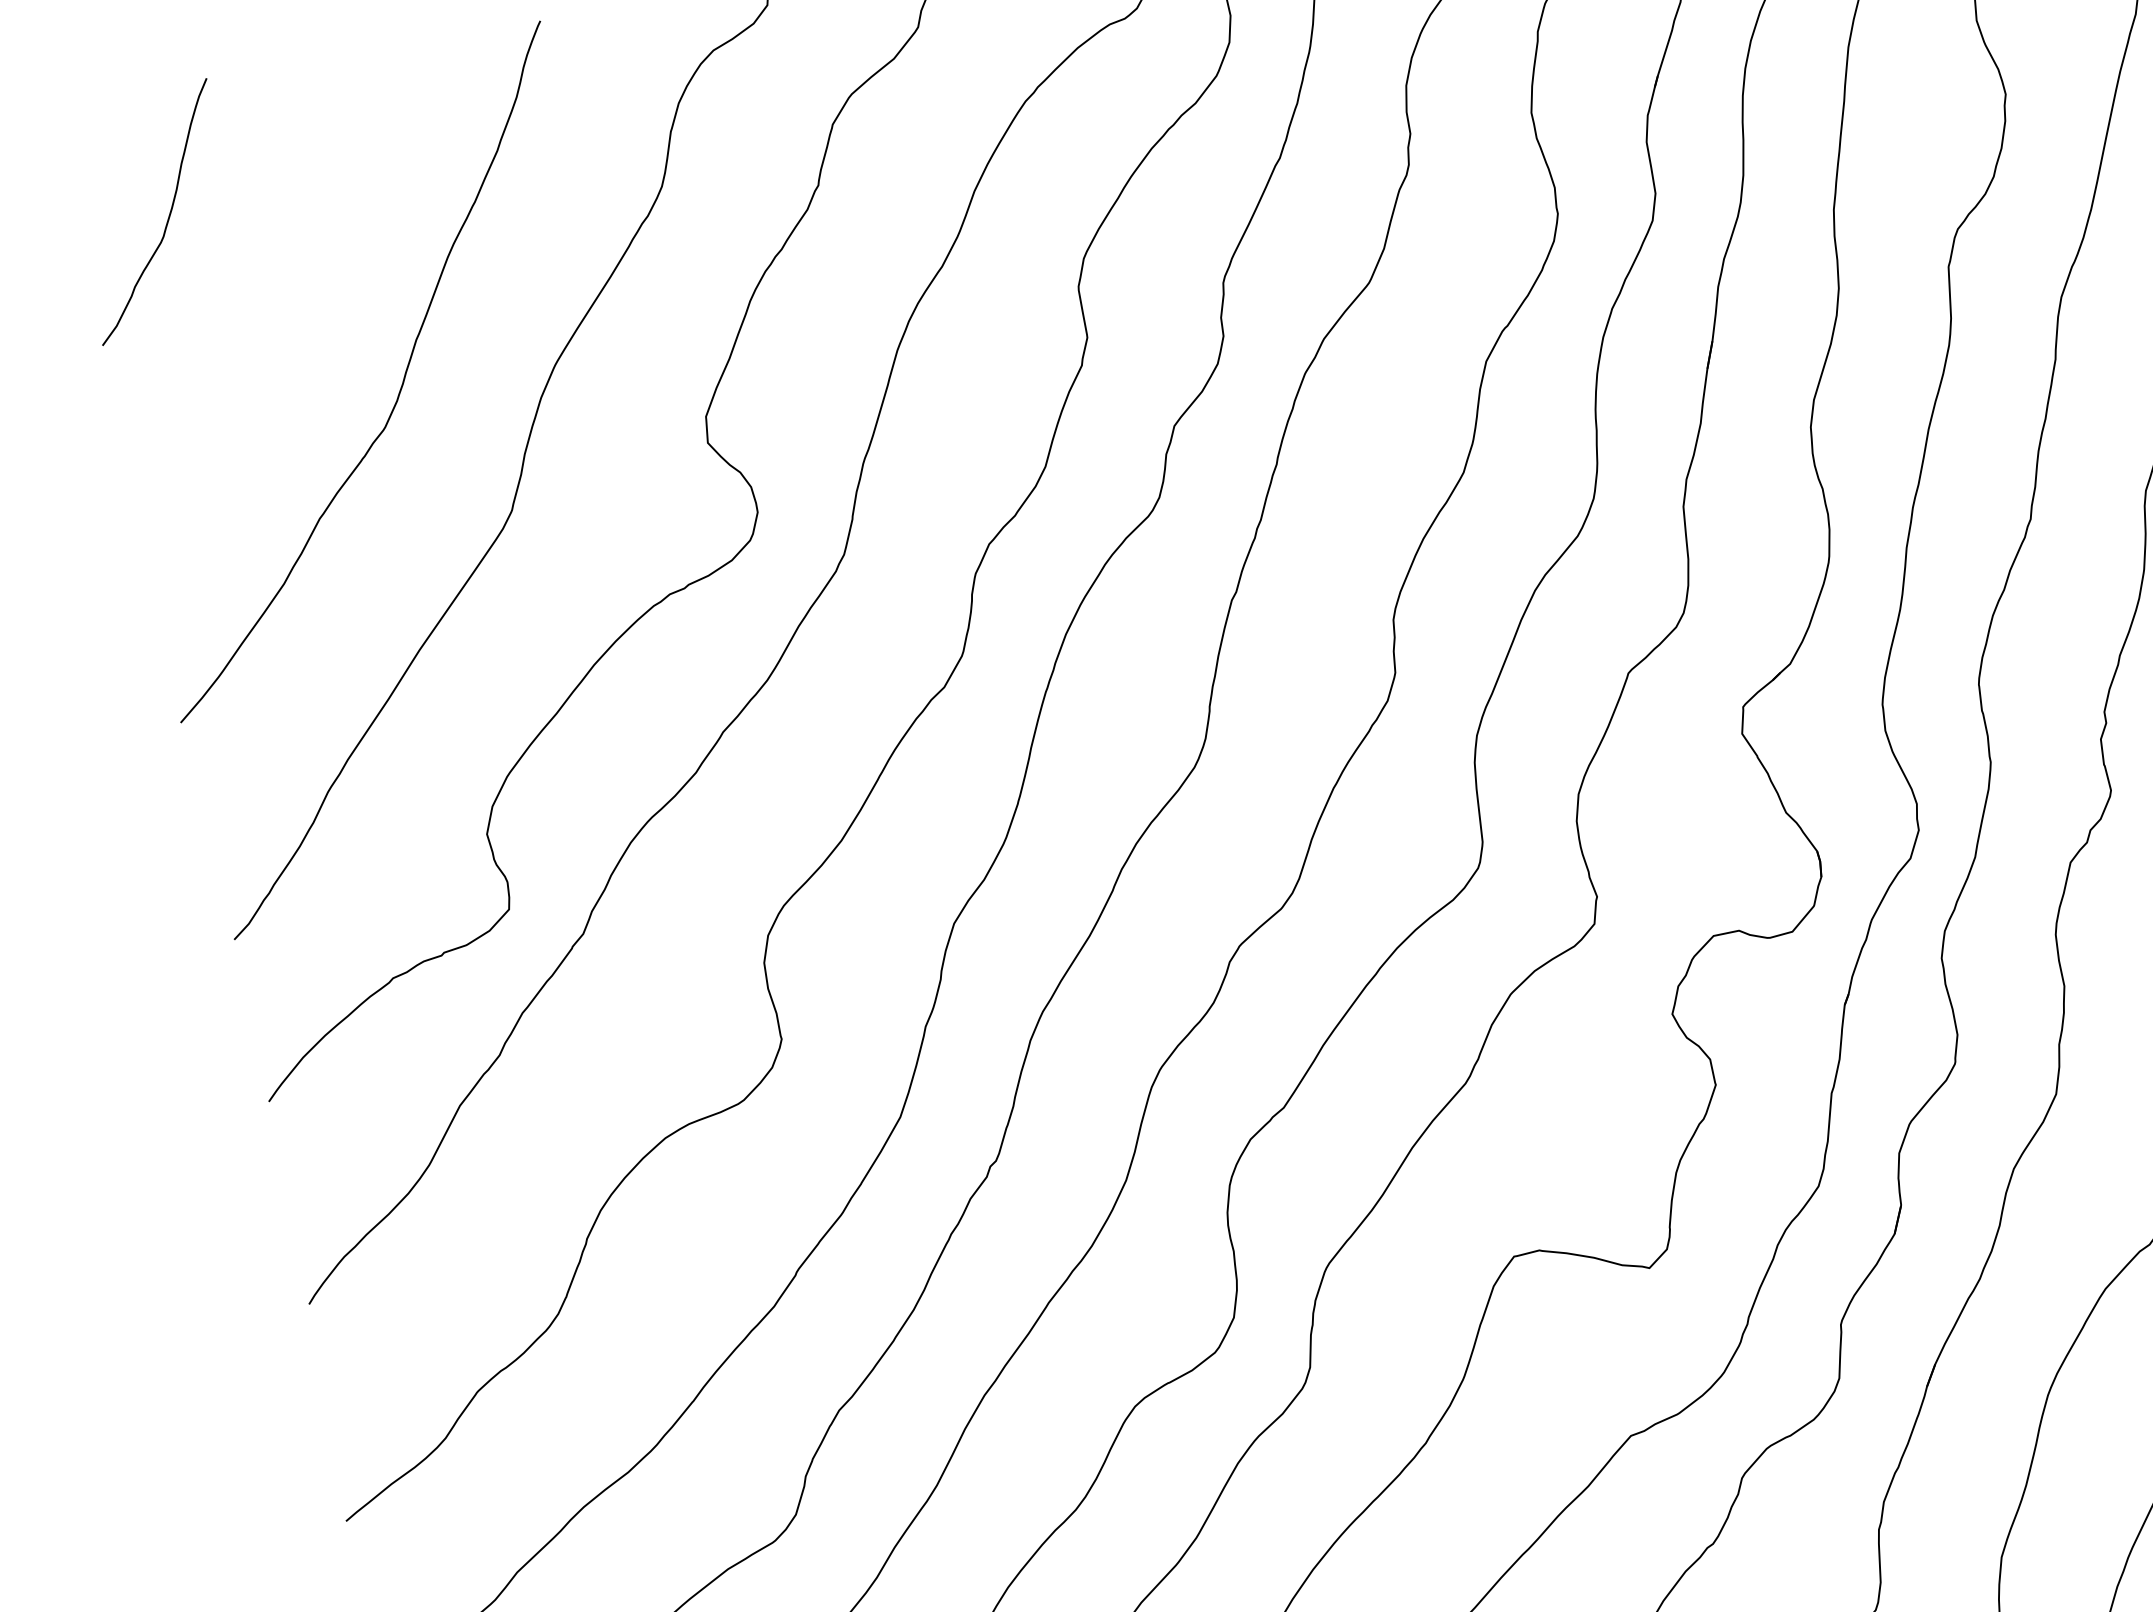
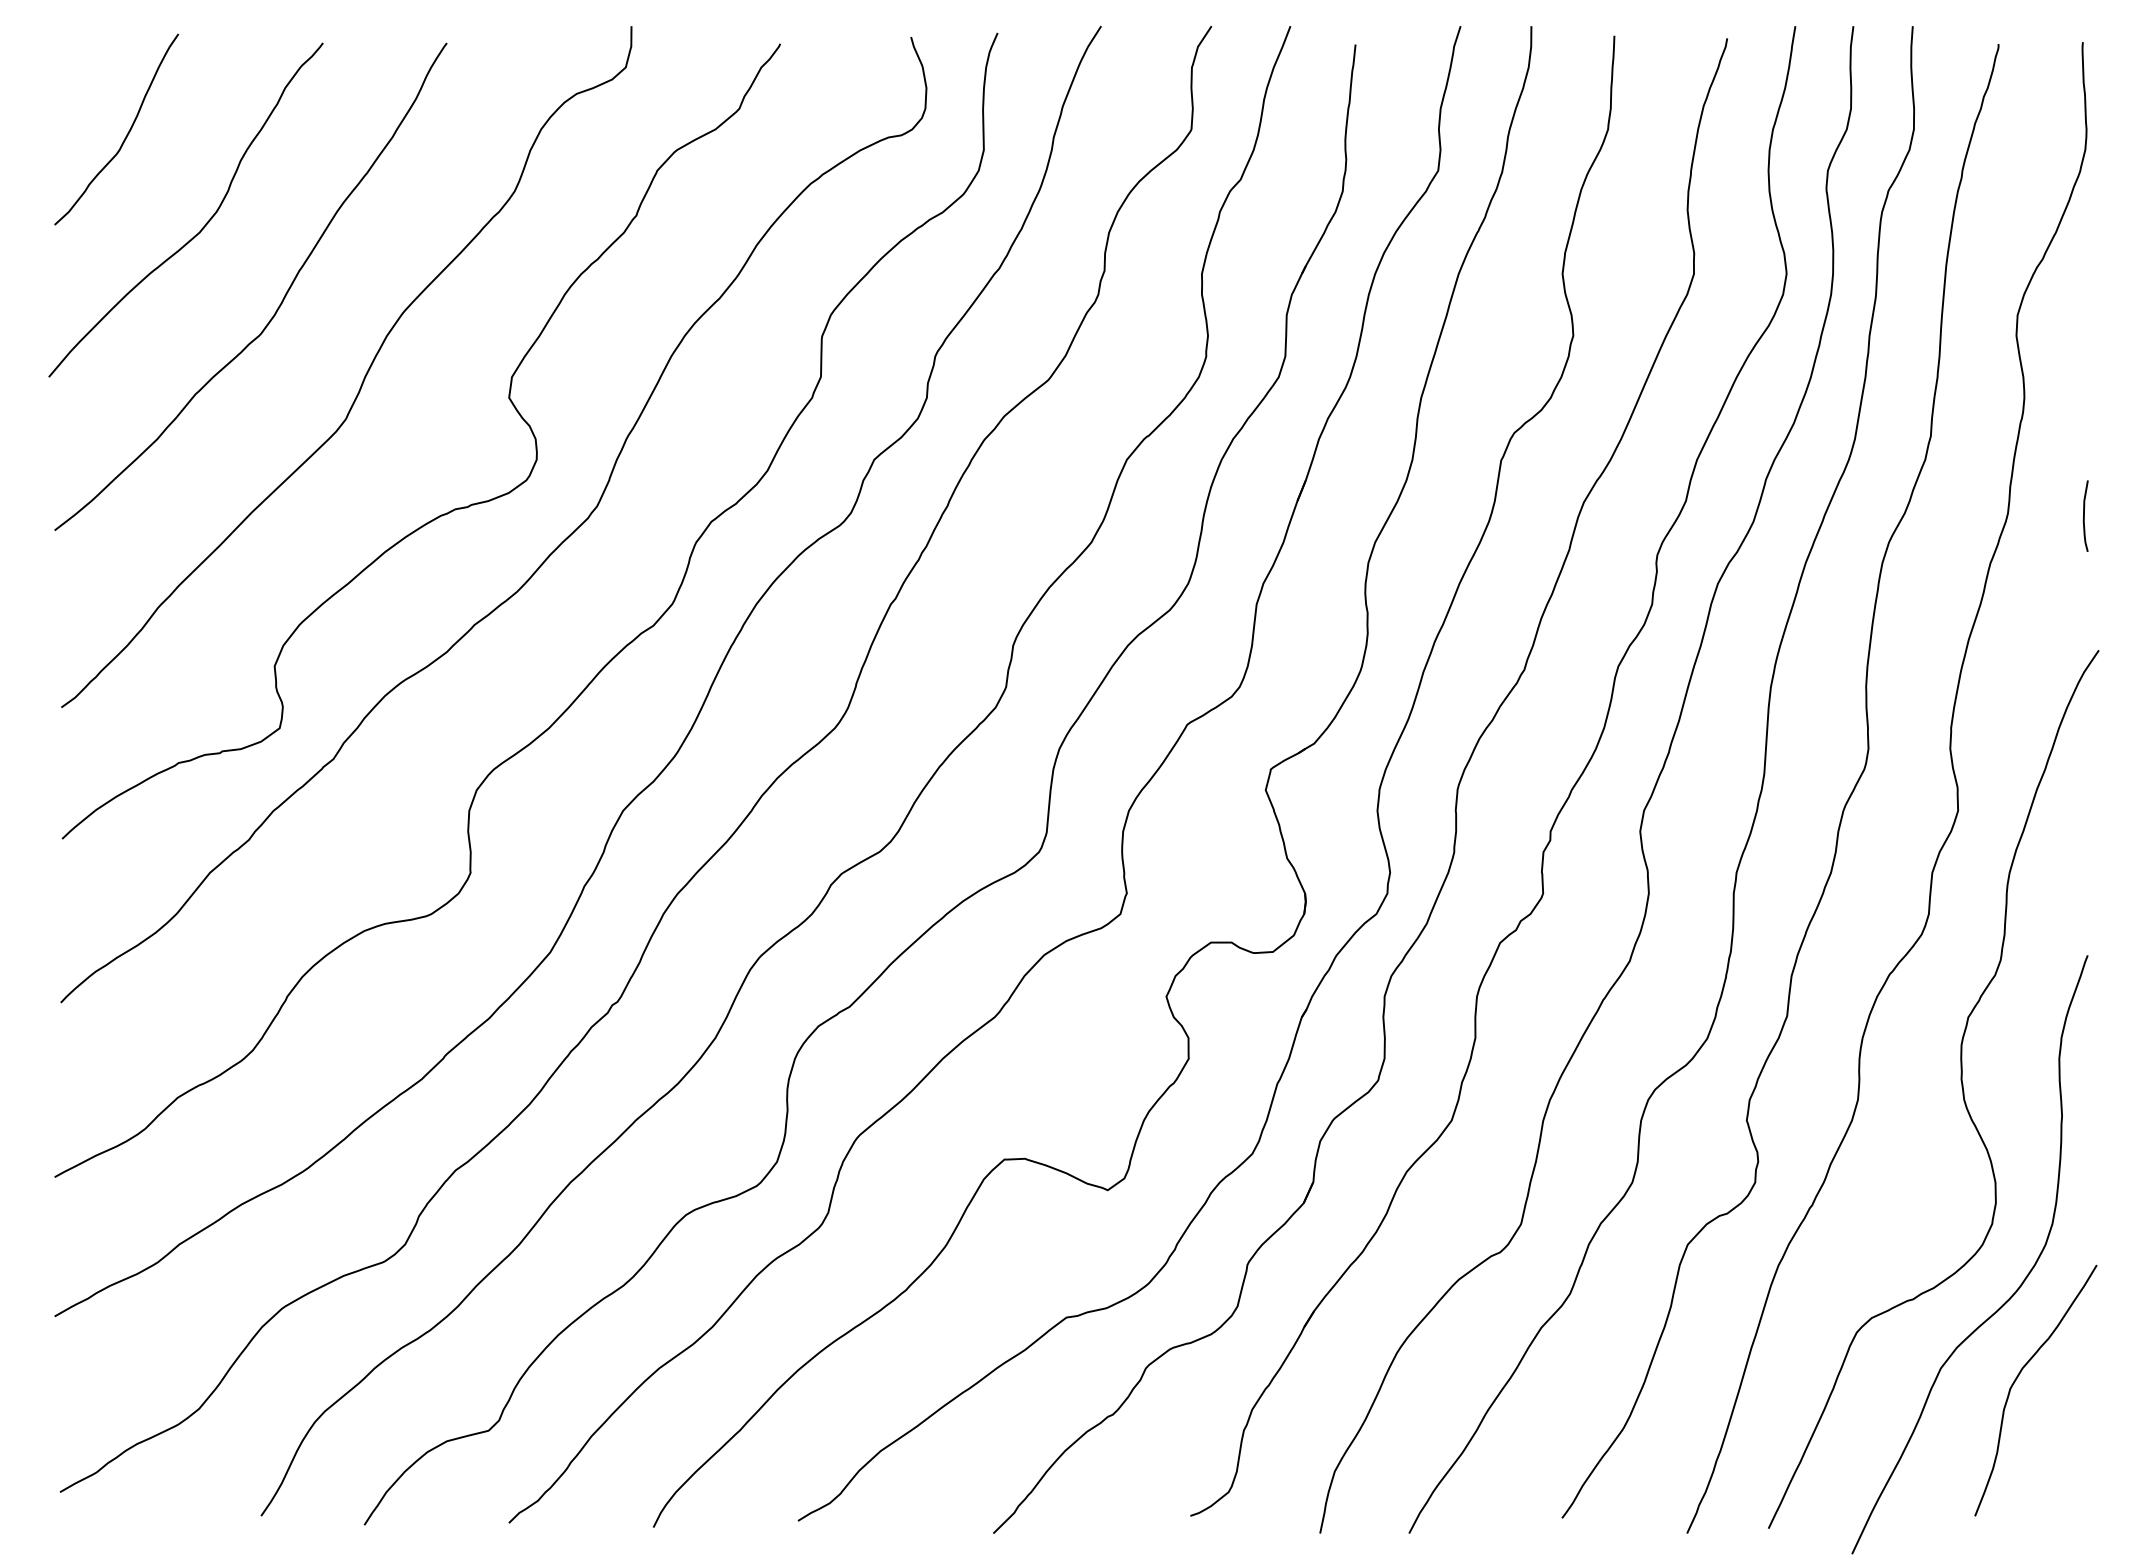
curve: (288, 305) -> (205, 223), added

